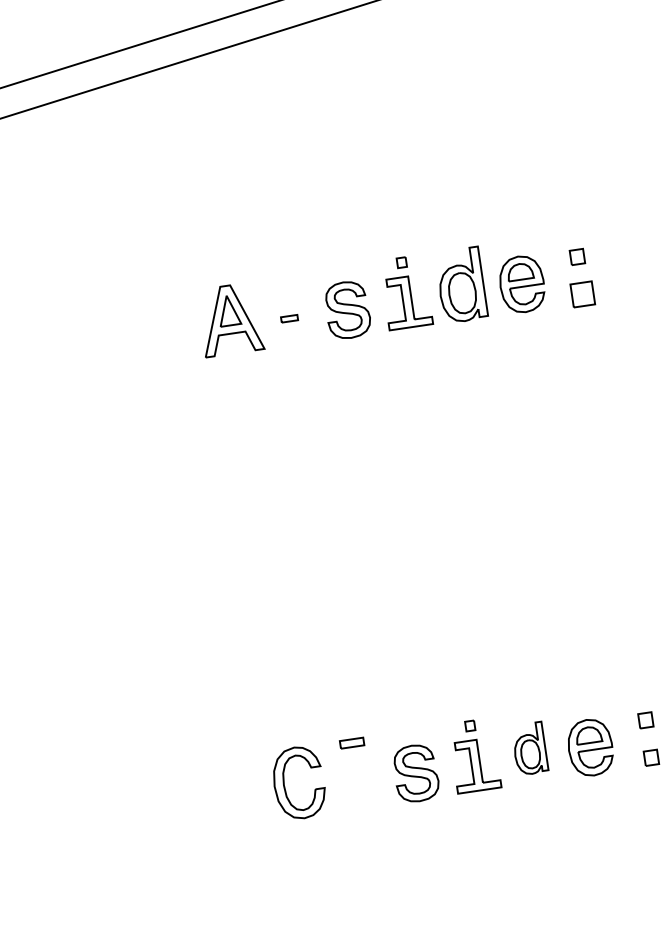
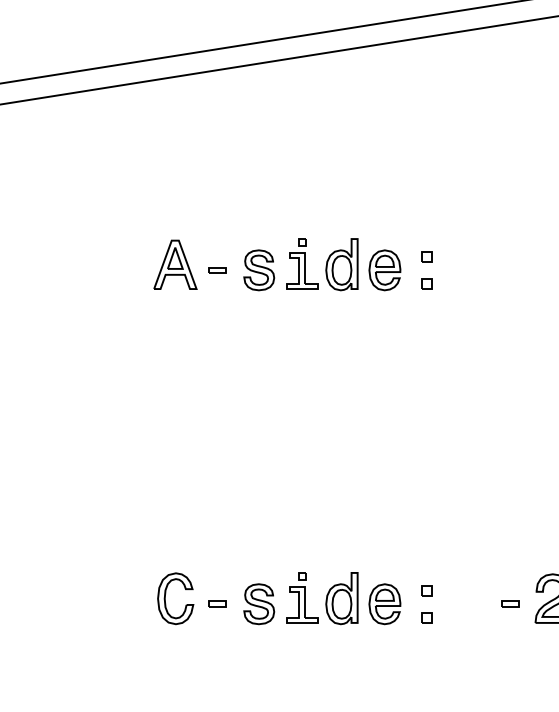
part: (582, 294) -> (426, 283), size x0.62
part: (289, 318) -> (217, 270), size x1.43
part: (352, 742) -> (217, 603), moved
part: (529, 748) -> (341, 598), size x1.43

